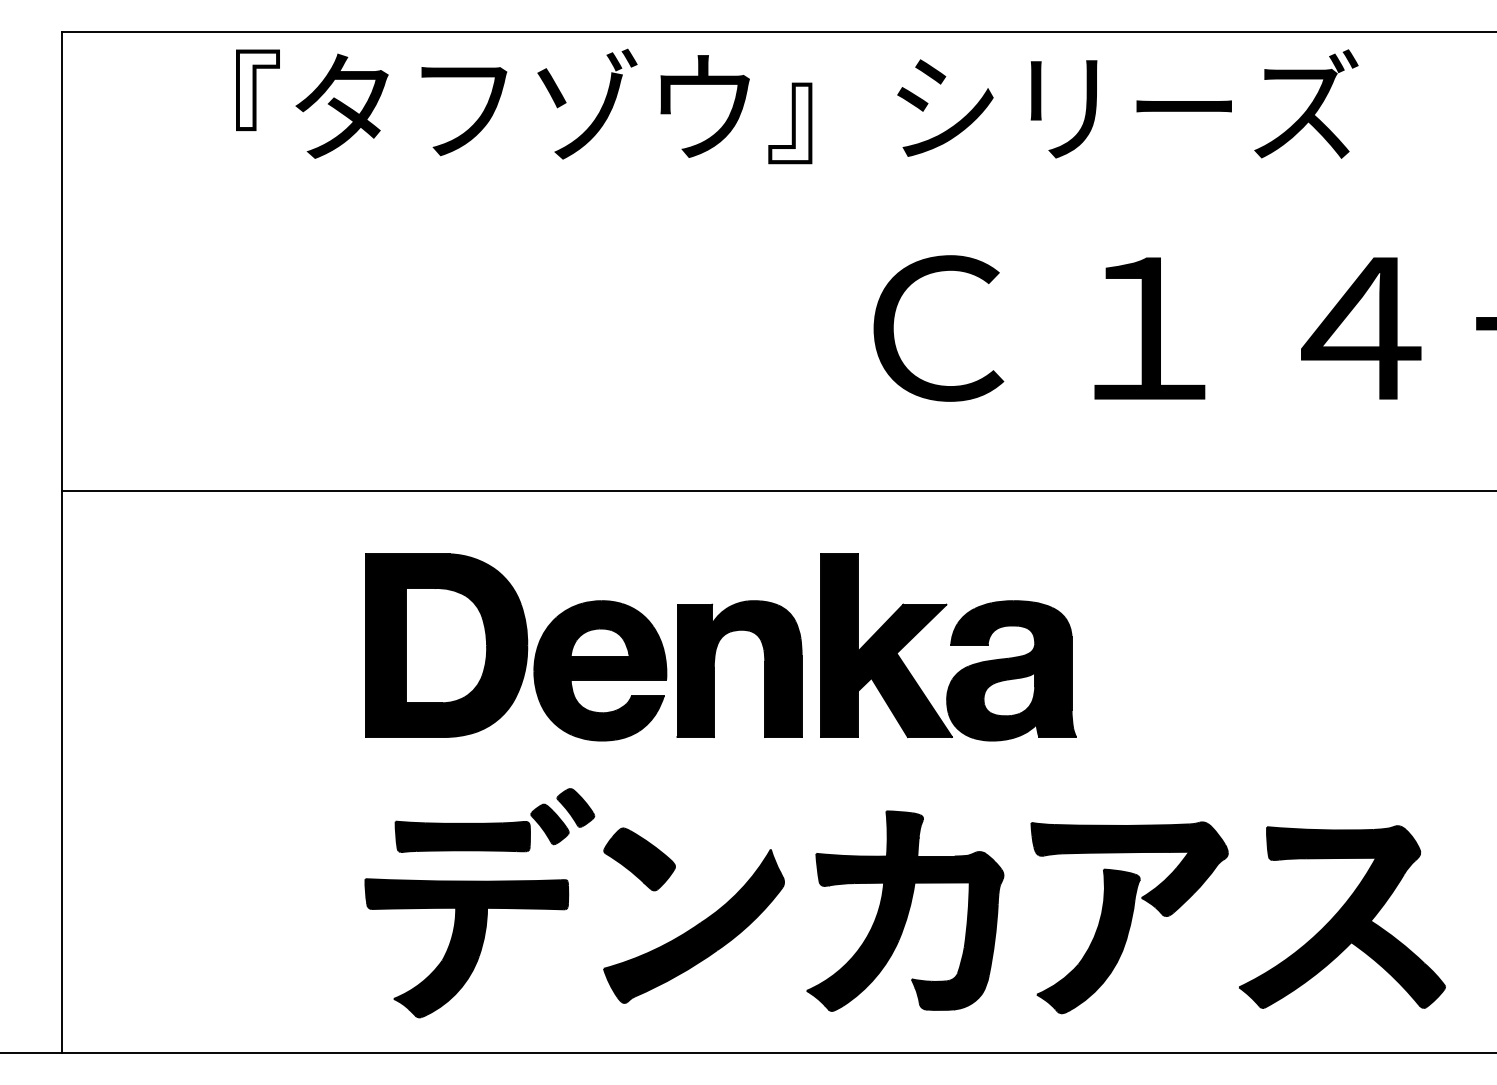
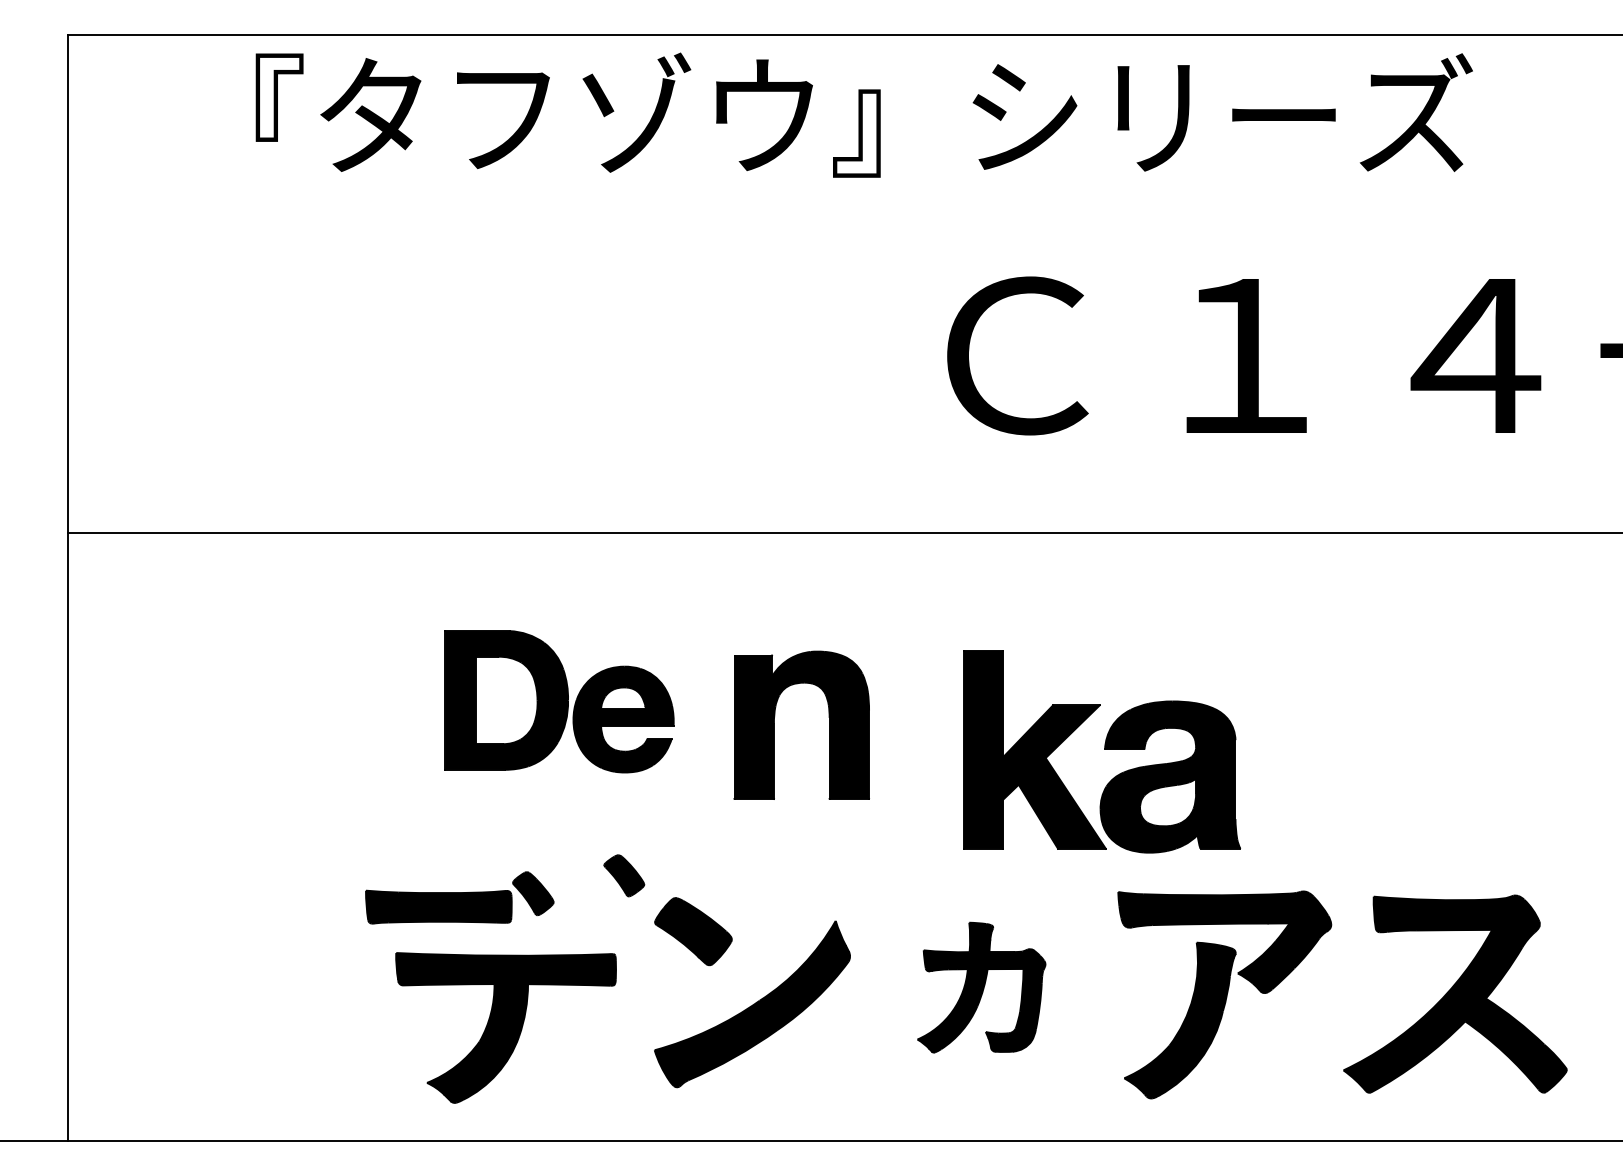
part: (516, 647) -> (559, 701), size x0.7
part: (948, 647) -> (1102, 751), moved
part: (481, 827) -> (459, 897), moved
part: (905, 910) -> (981, 987), size x0.6

